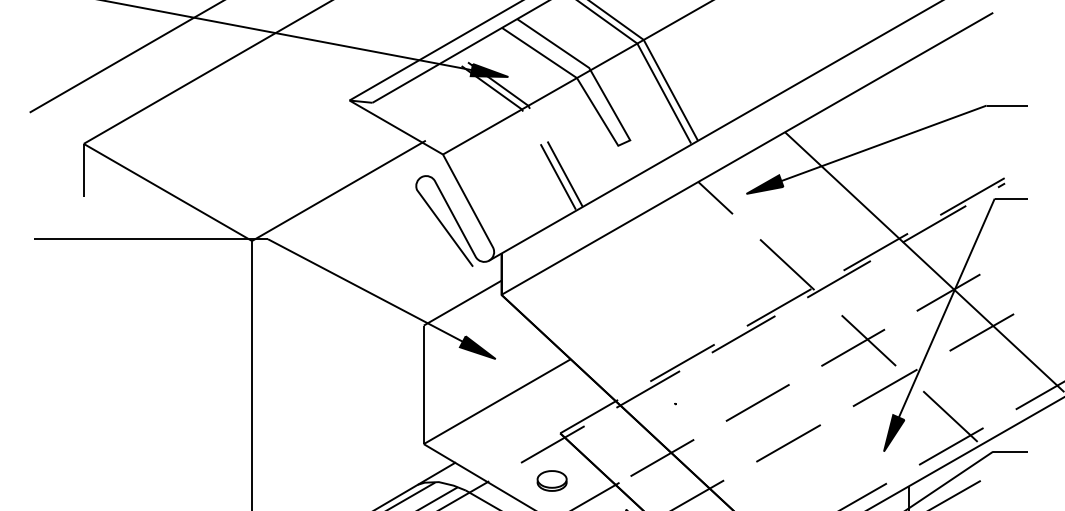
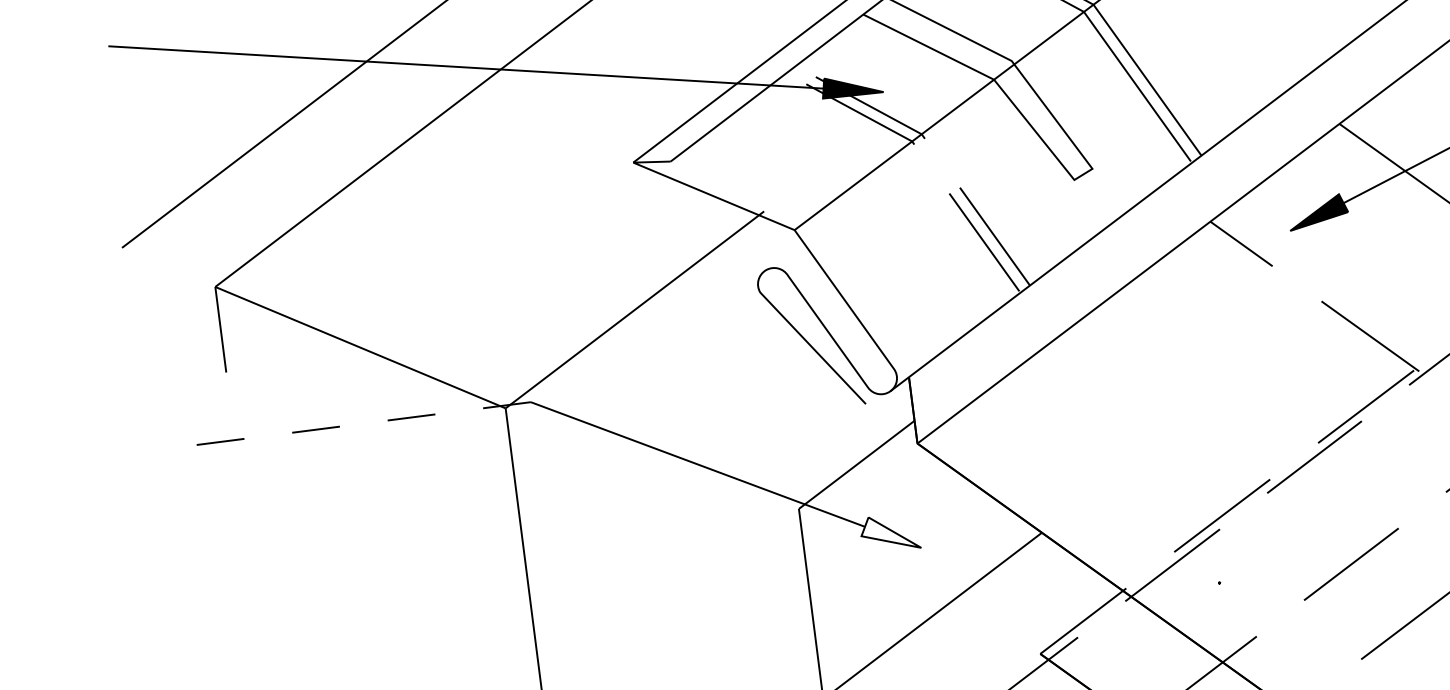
line: (151, 239) -> (343, 426), solid -> dashed
fill: (477, 347) -> (889, 533), removed

